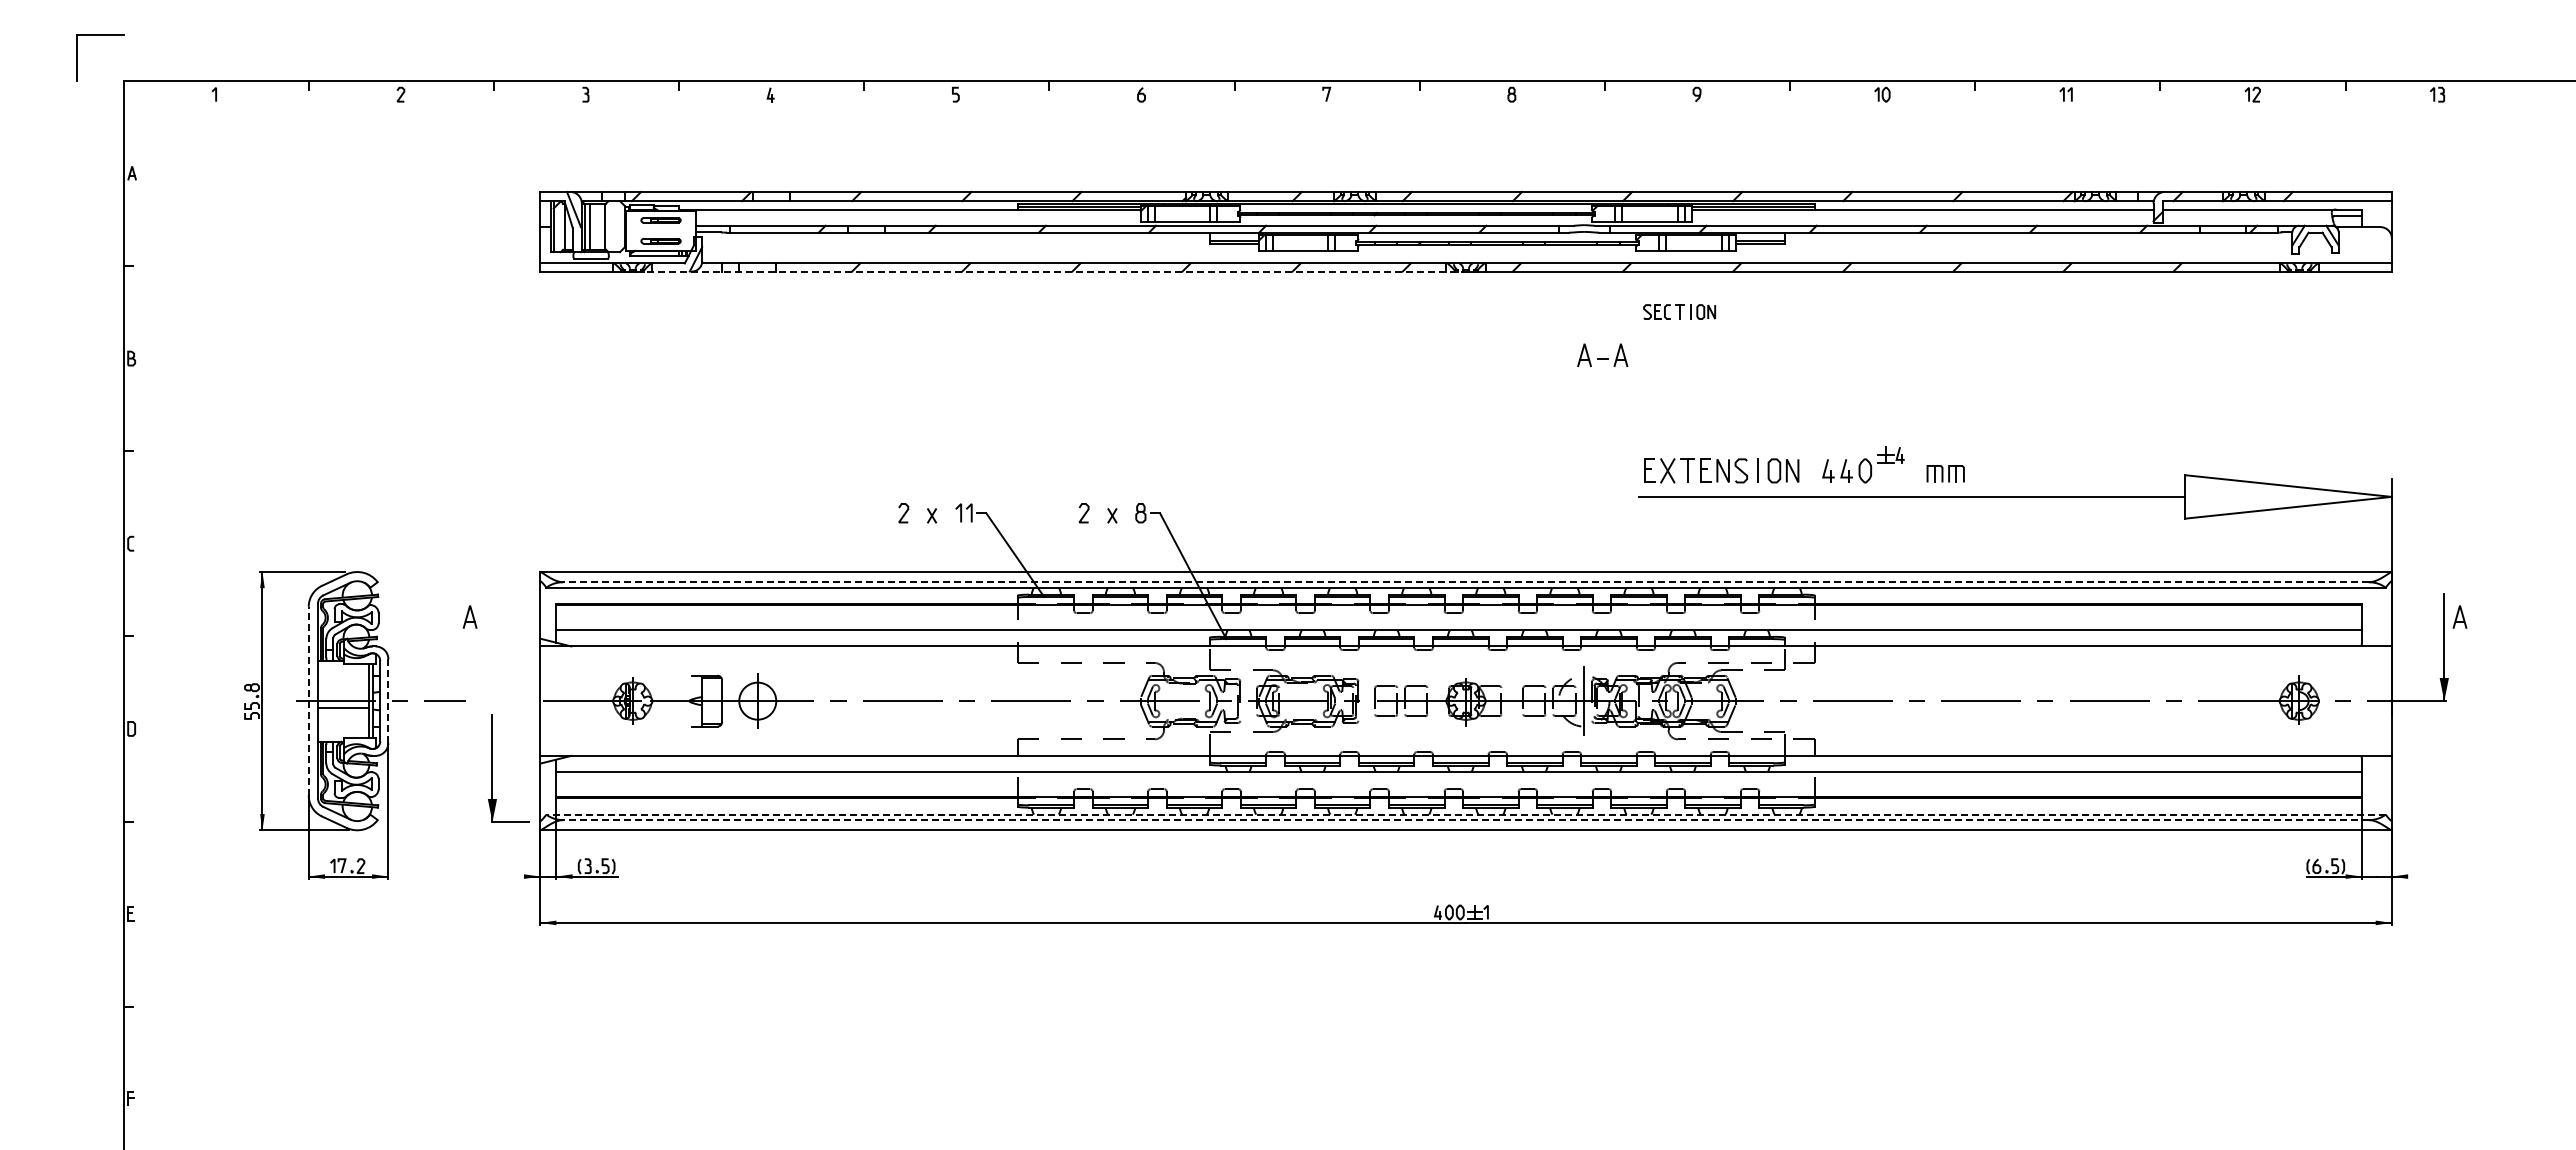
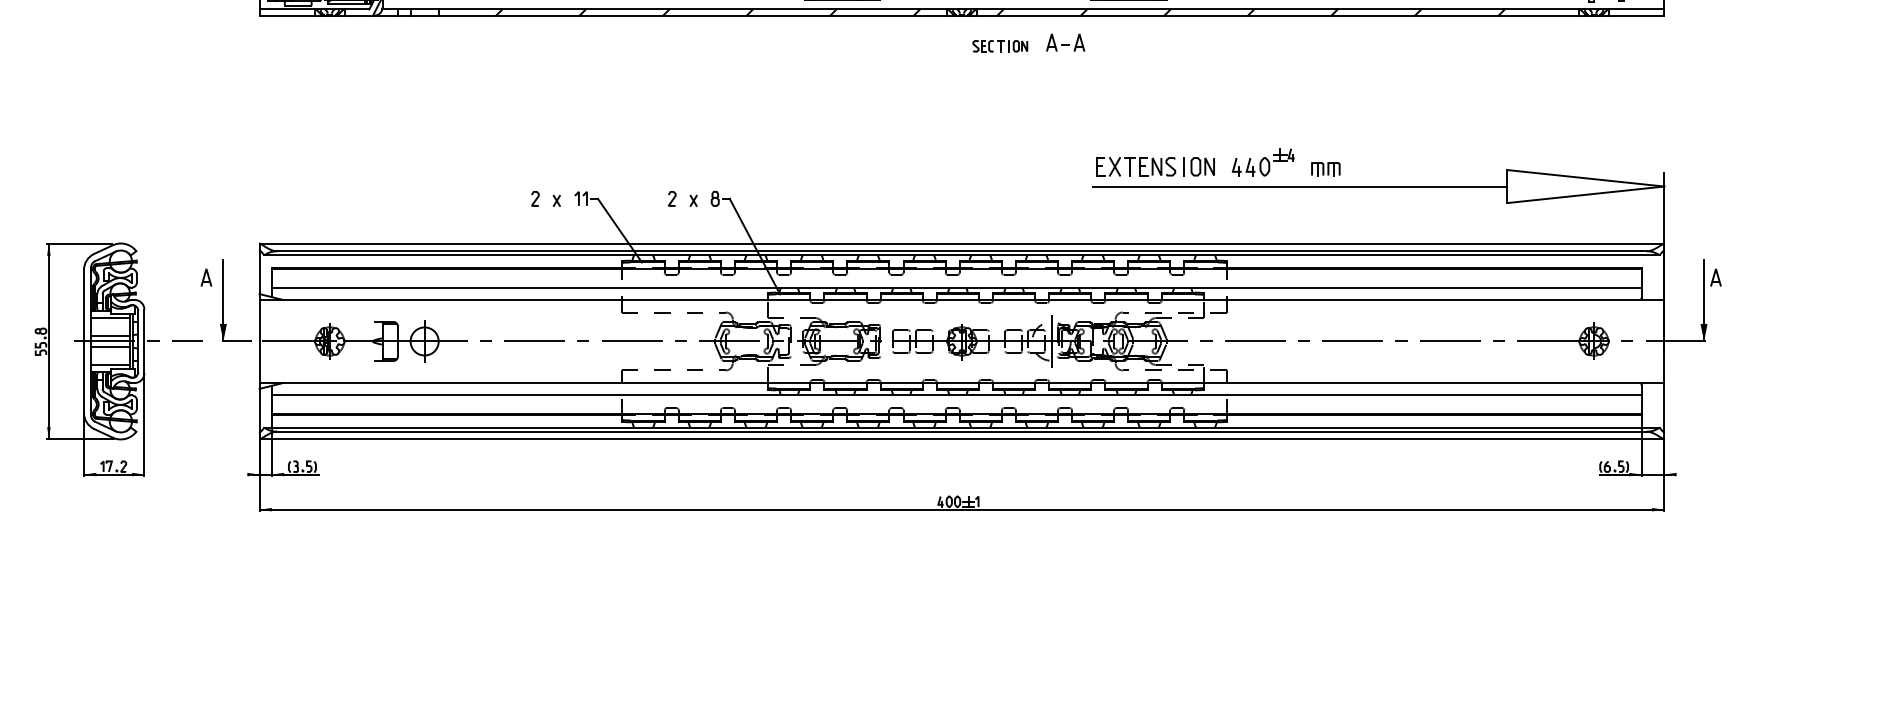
line: (1049, 271) -> (645, 15), dashed -> solid
part: (1679, 311) -> (1000, 45), moved
part: (1602, 355) -> (1065, 42), moved
line: (1466, 582) -> (962, 251), dashed -> solid
line: (343, 670) -> (110, 318), added
line: (343, 694) -> (110, 336), added
line: (308, 700) -> (83, 340), dashed -> solid
line: (388, 701) -> (144, 341), dashed -> solid
line: (343, 731) -> (110, 364), added
part: (492, 768) -> (223, 300), moved
line: (1466, 814) -> (962, 427), dashed -> solid
line: (1466, 820) -> (962, 432), dashed -> solid

